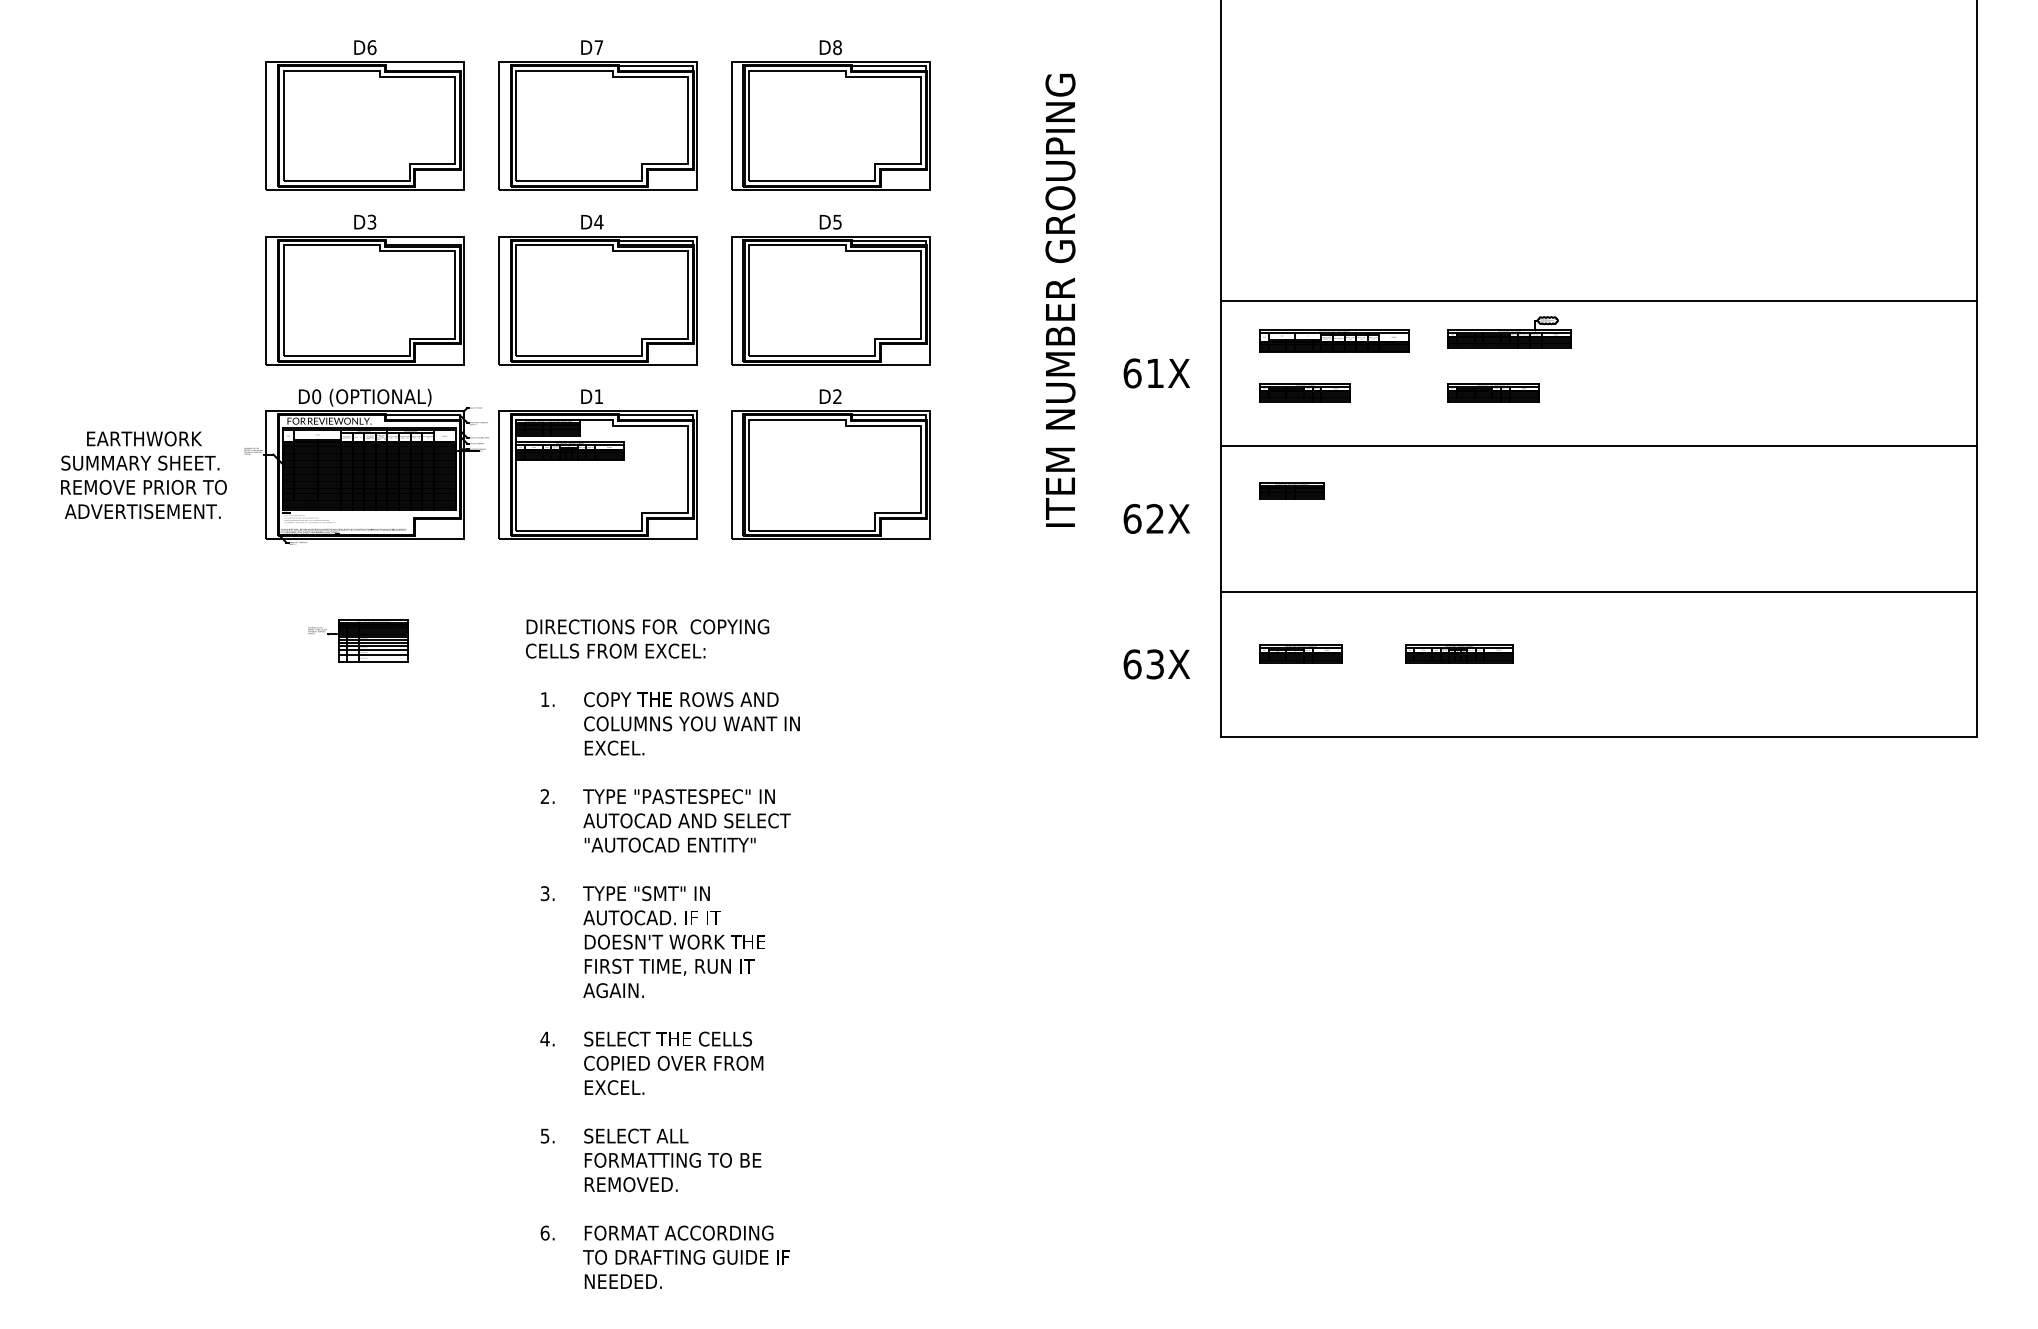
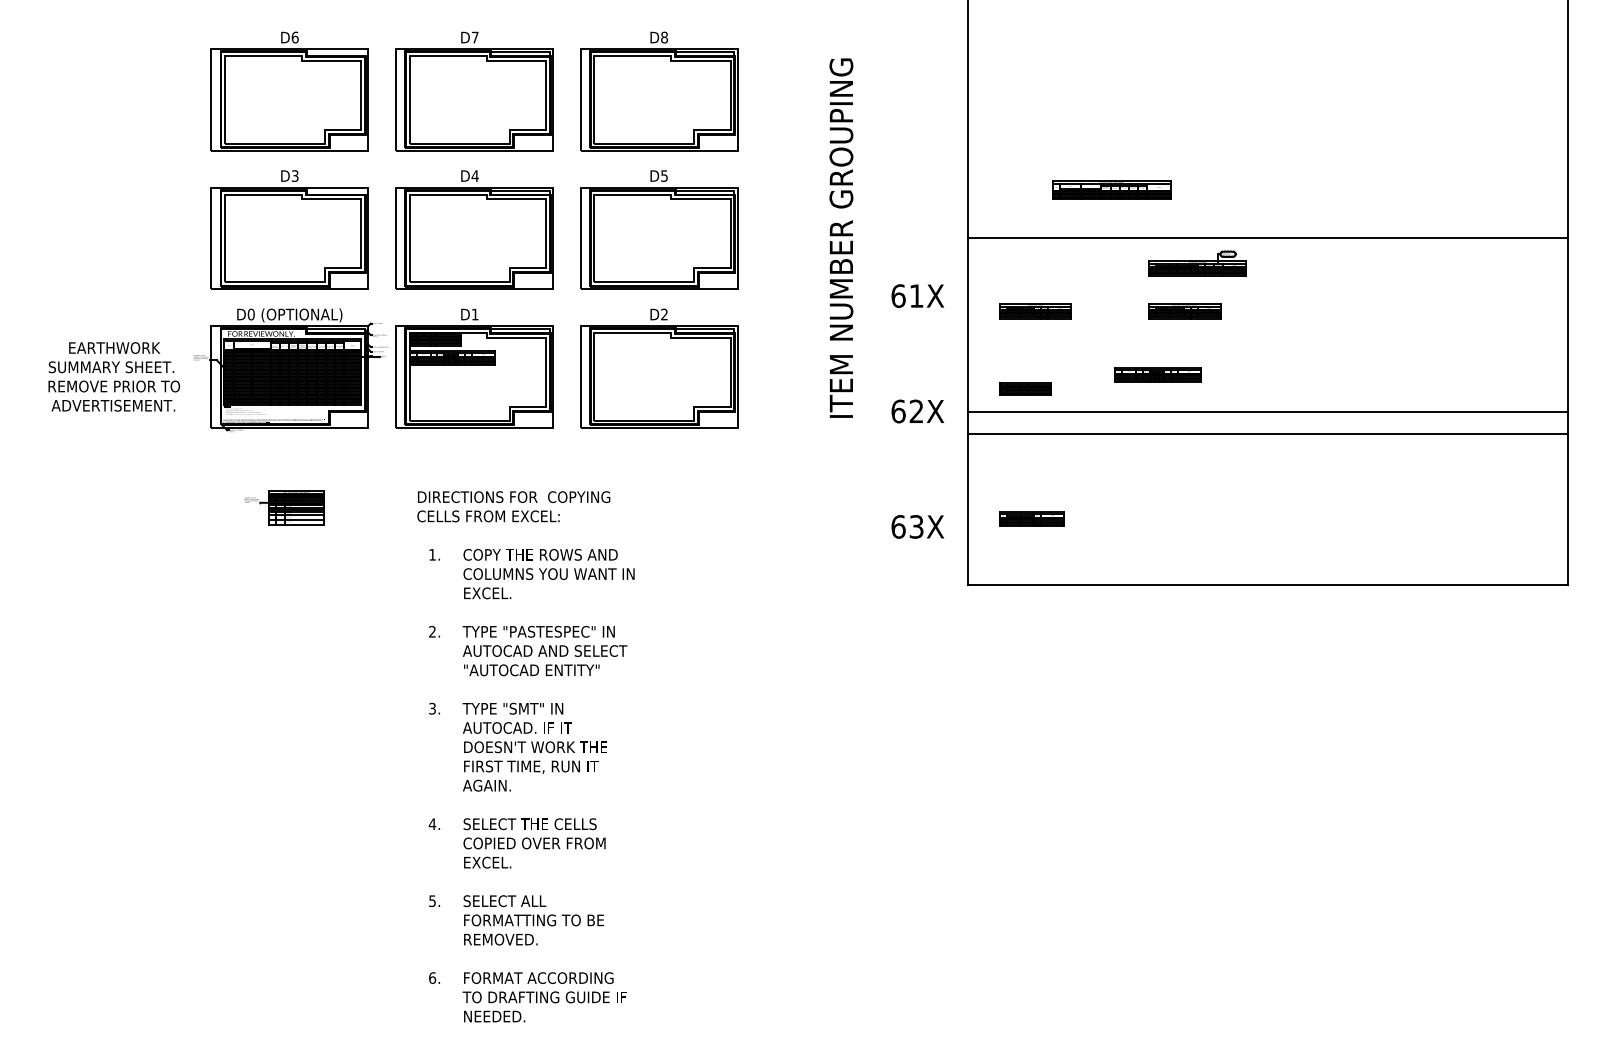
part: (1334, 339) -> (1111, 189), moved
line: (1598, 445) -> (1268, 411), moved
line: (1598, 592) -> (1268, 434), moved
part: (1458, 653) -> (1157, 374), moved

